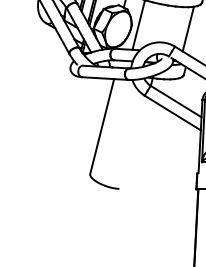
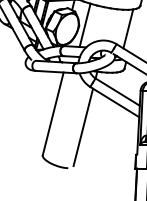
line: (136, 141) -> (83, 126), added

